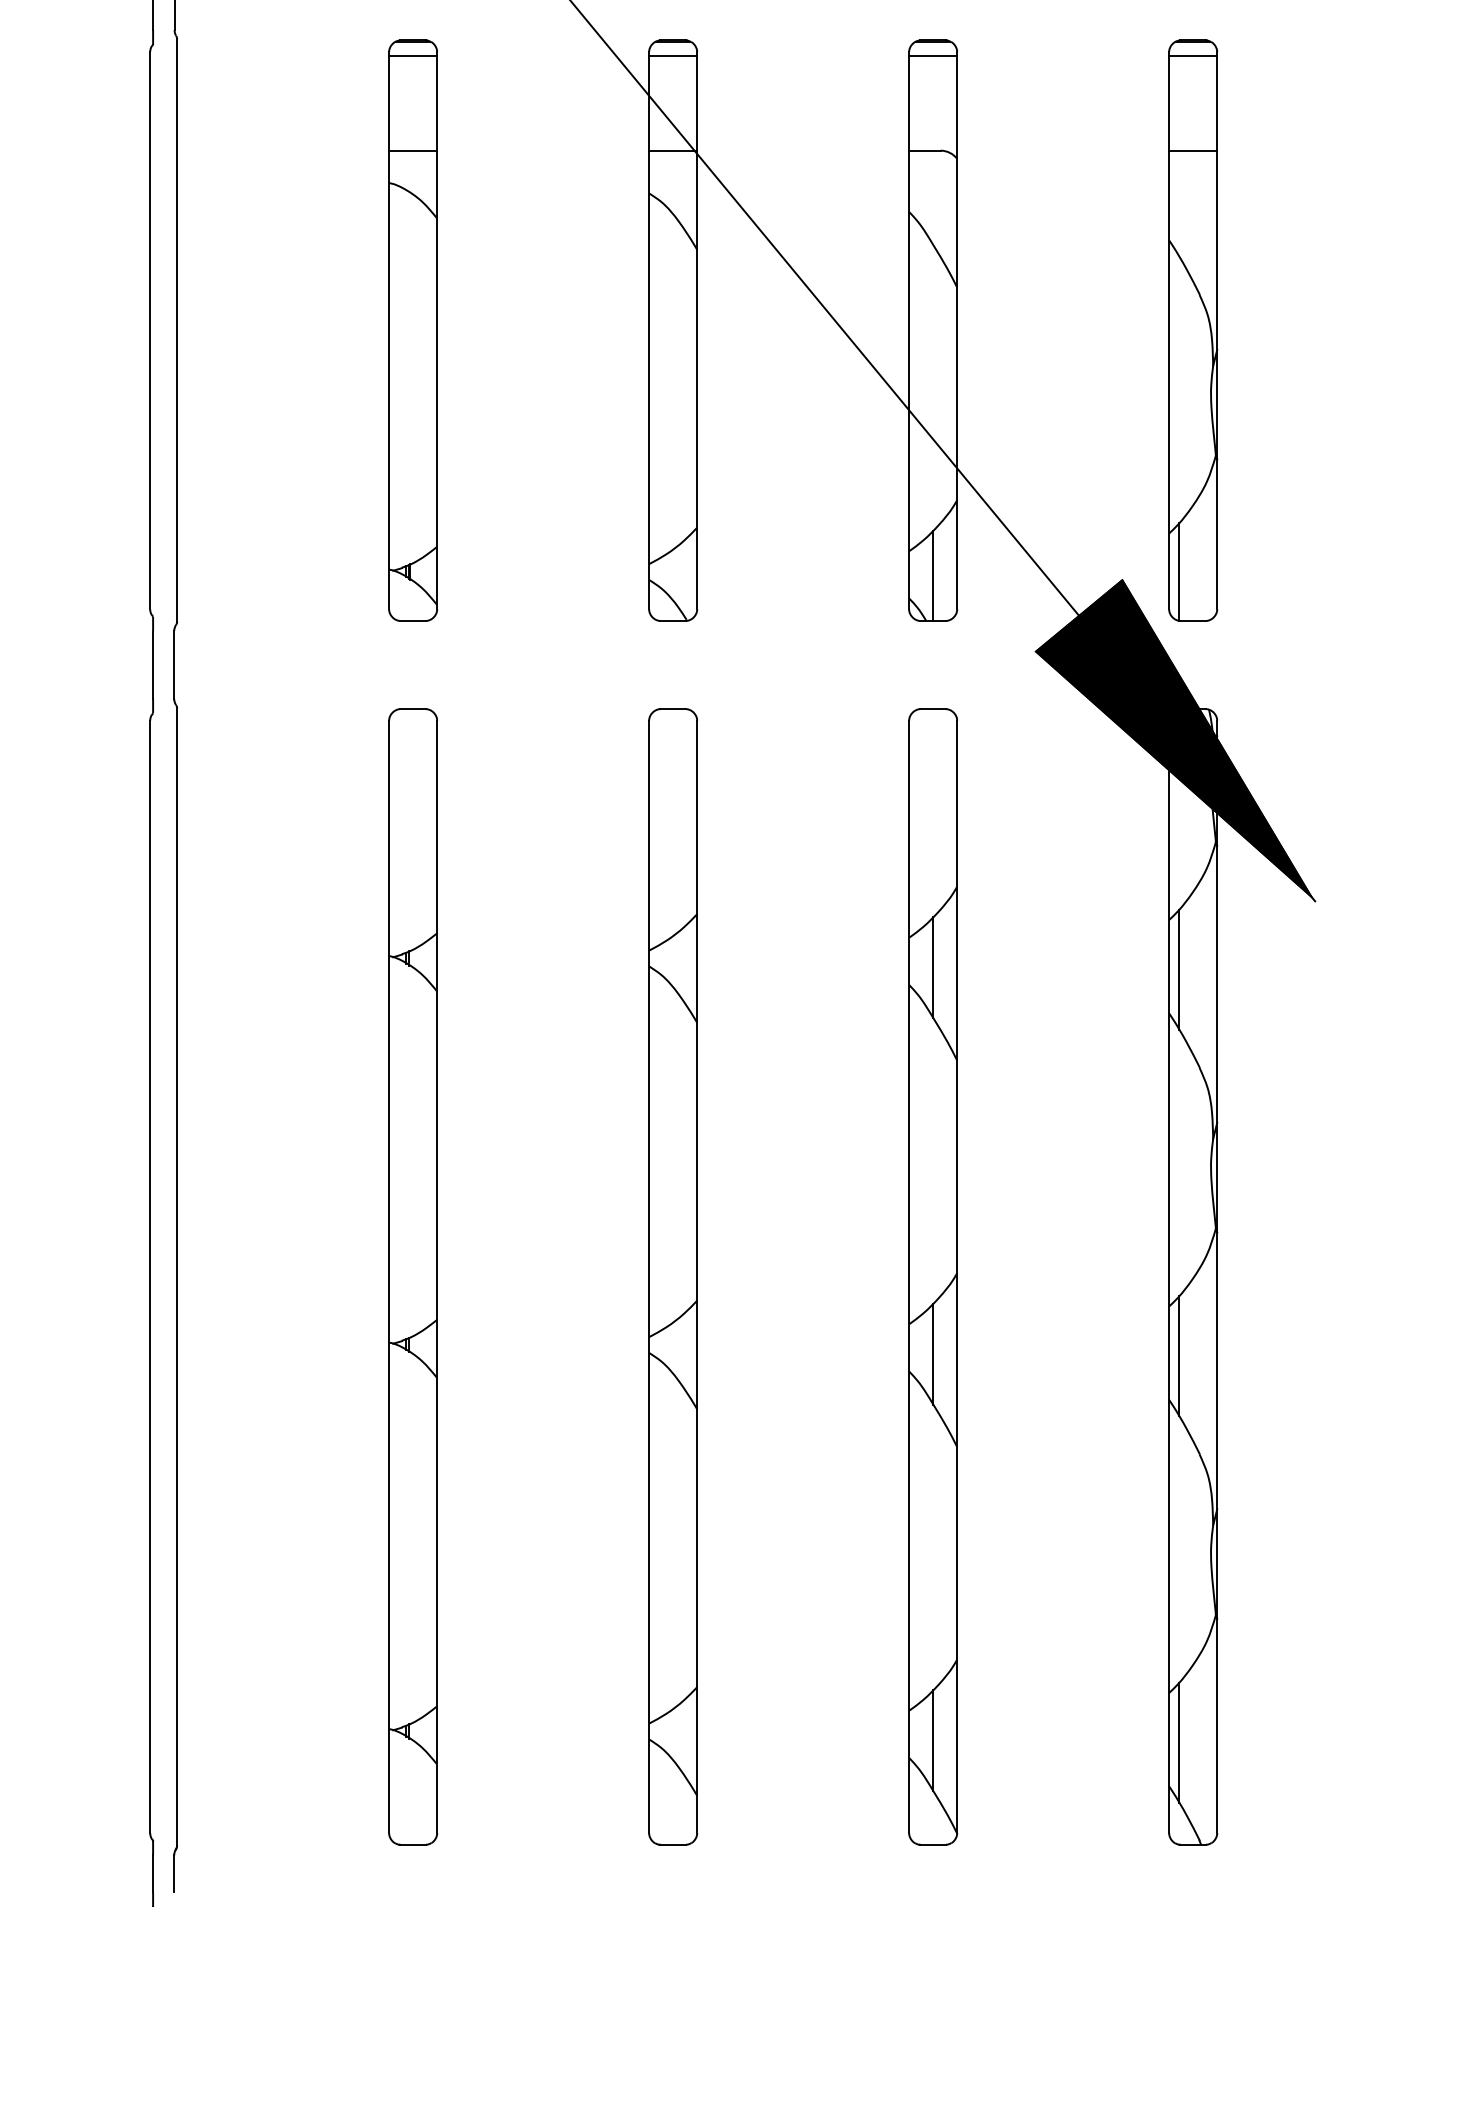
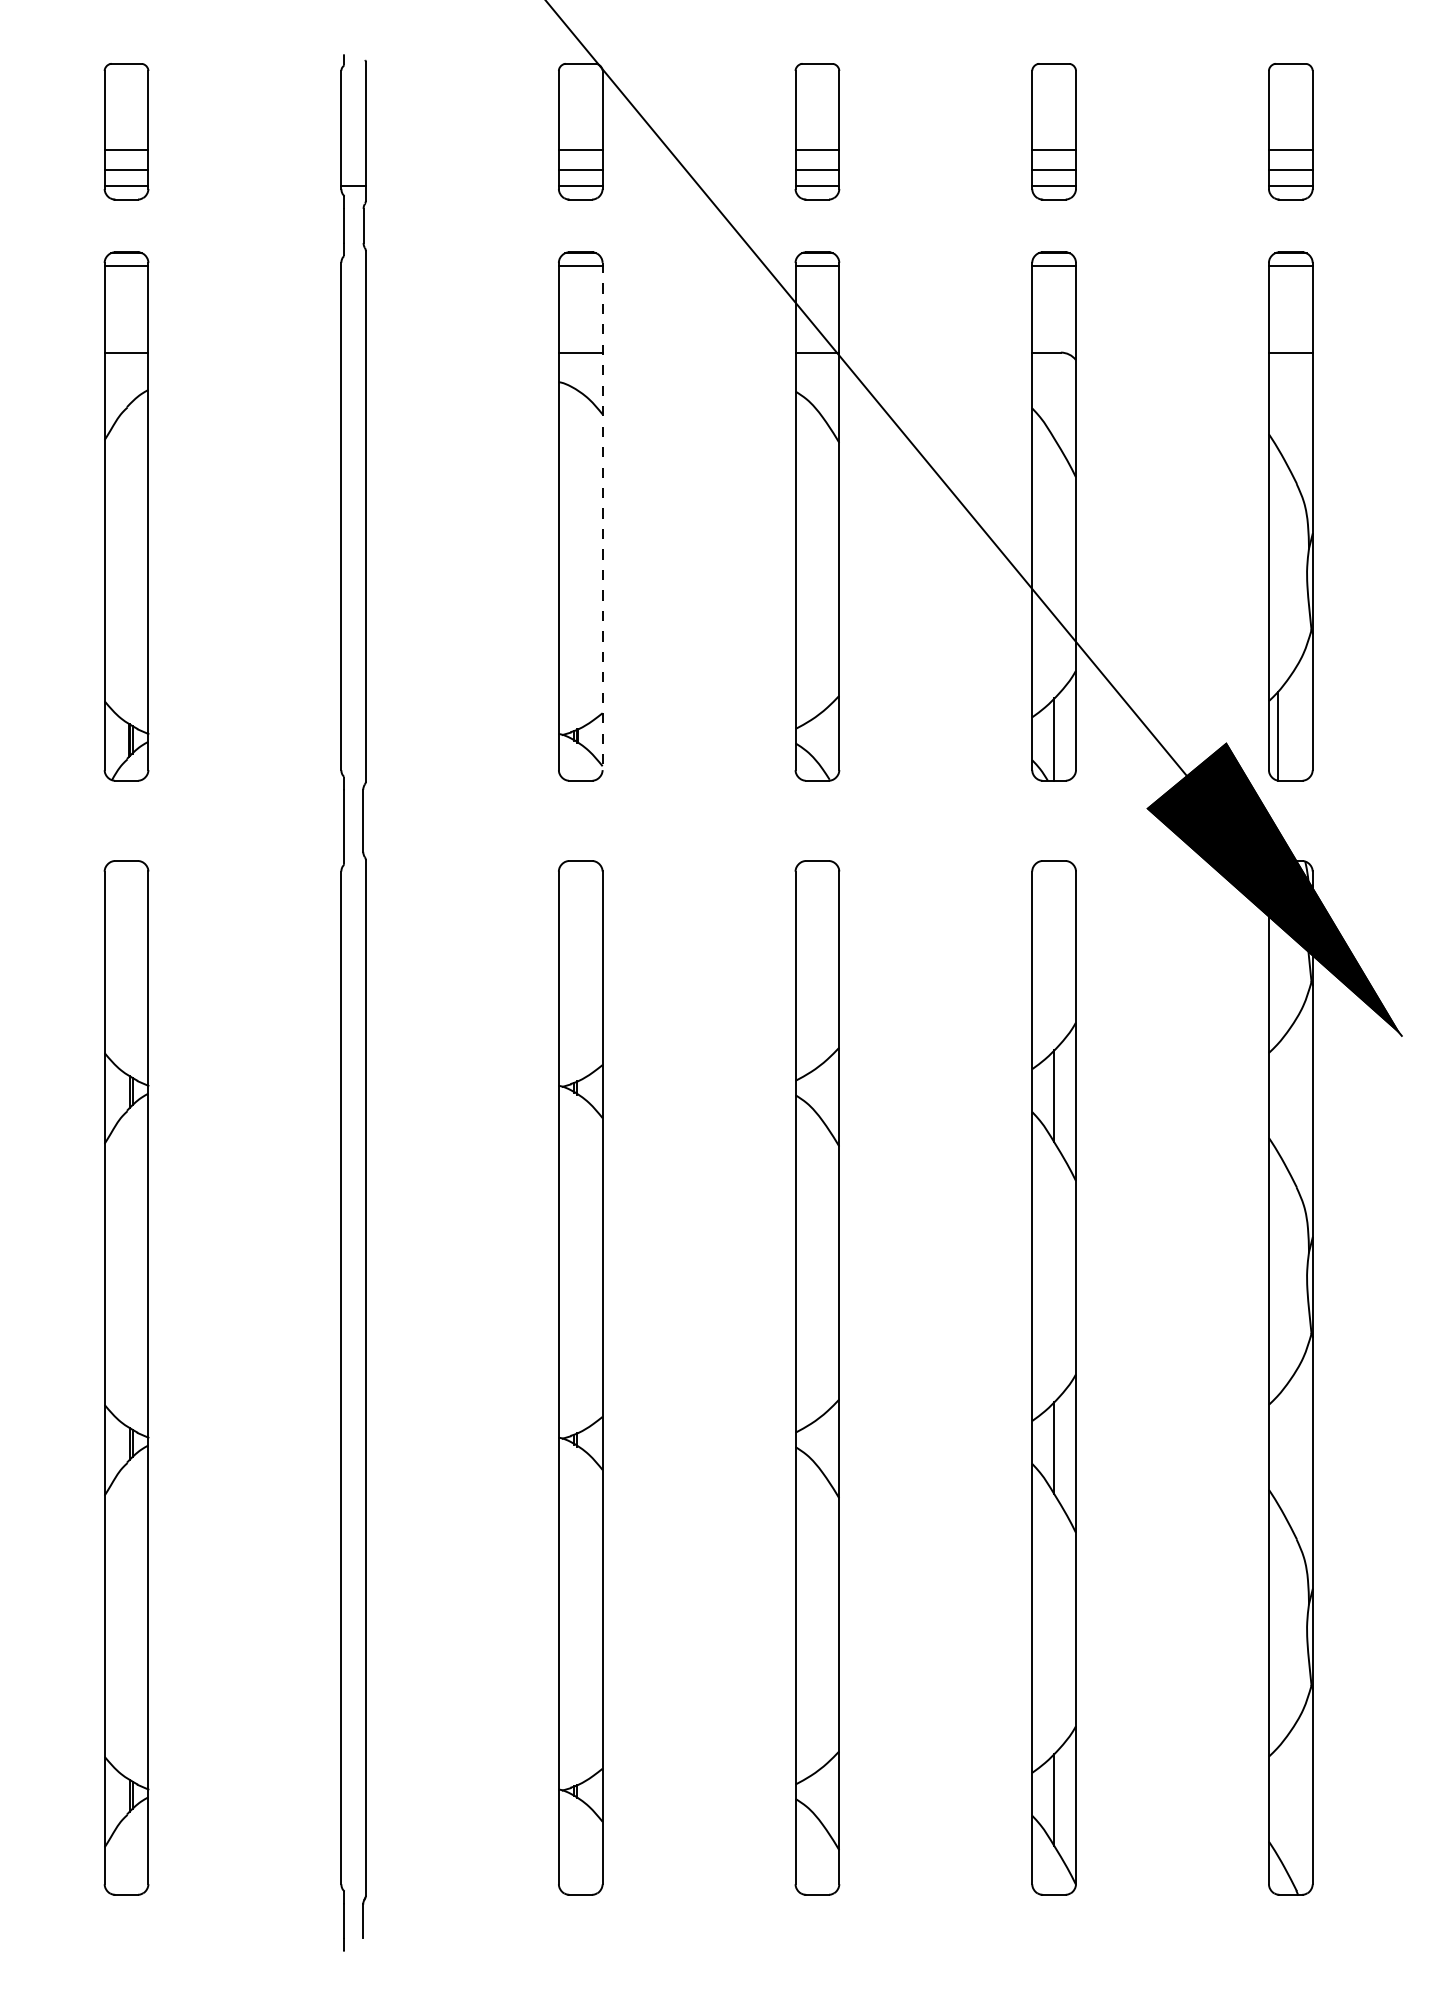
line: (437, 330) -> (602, 516), solid -> dashed
line: (1179, 968) -> (1278, 1097), removed
line: (1179, 1355) -> (1278, 1449), removed
line: (1179, 1742) -> (1278, 1801), removed

